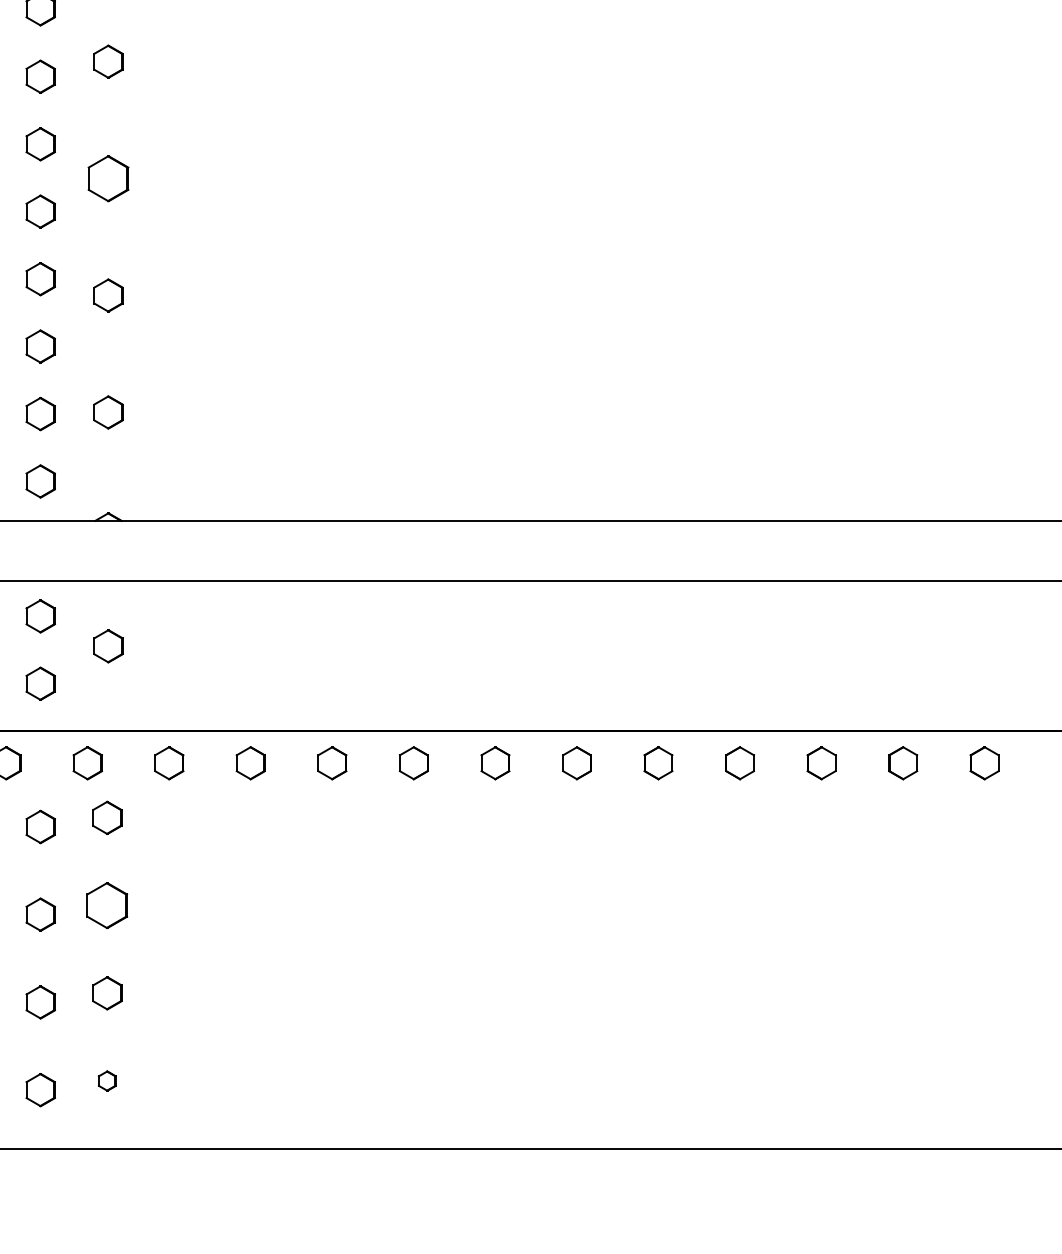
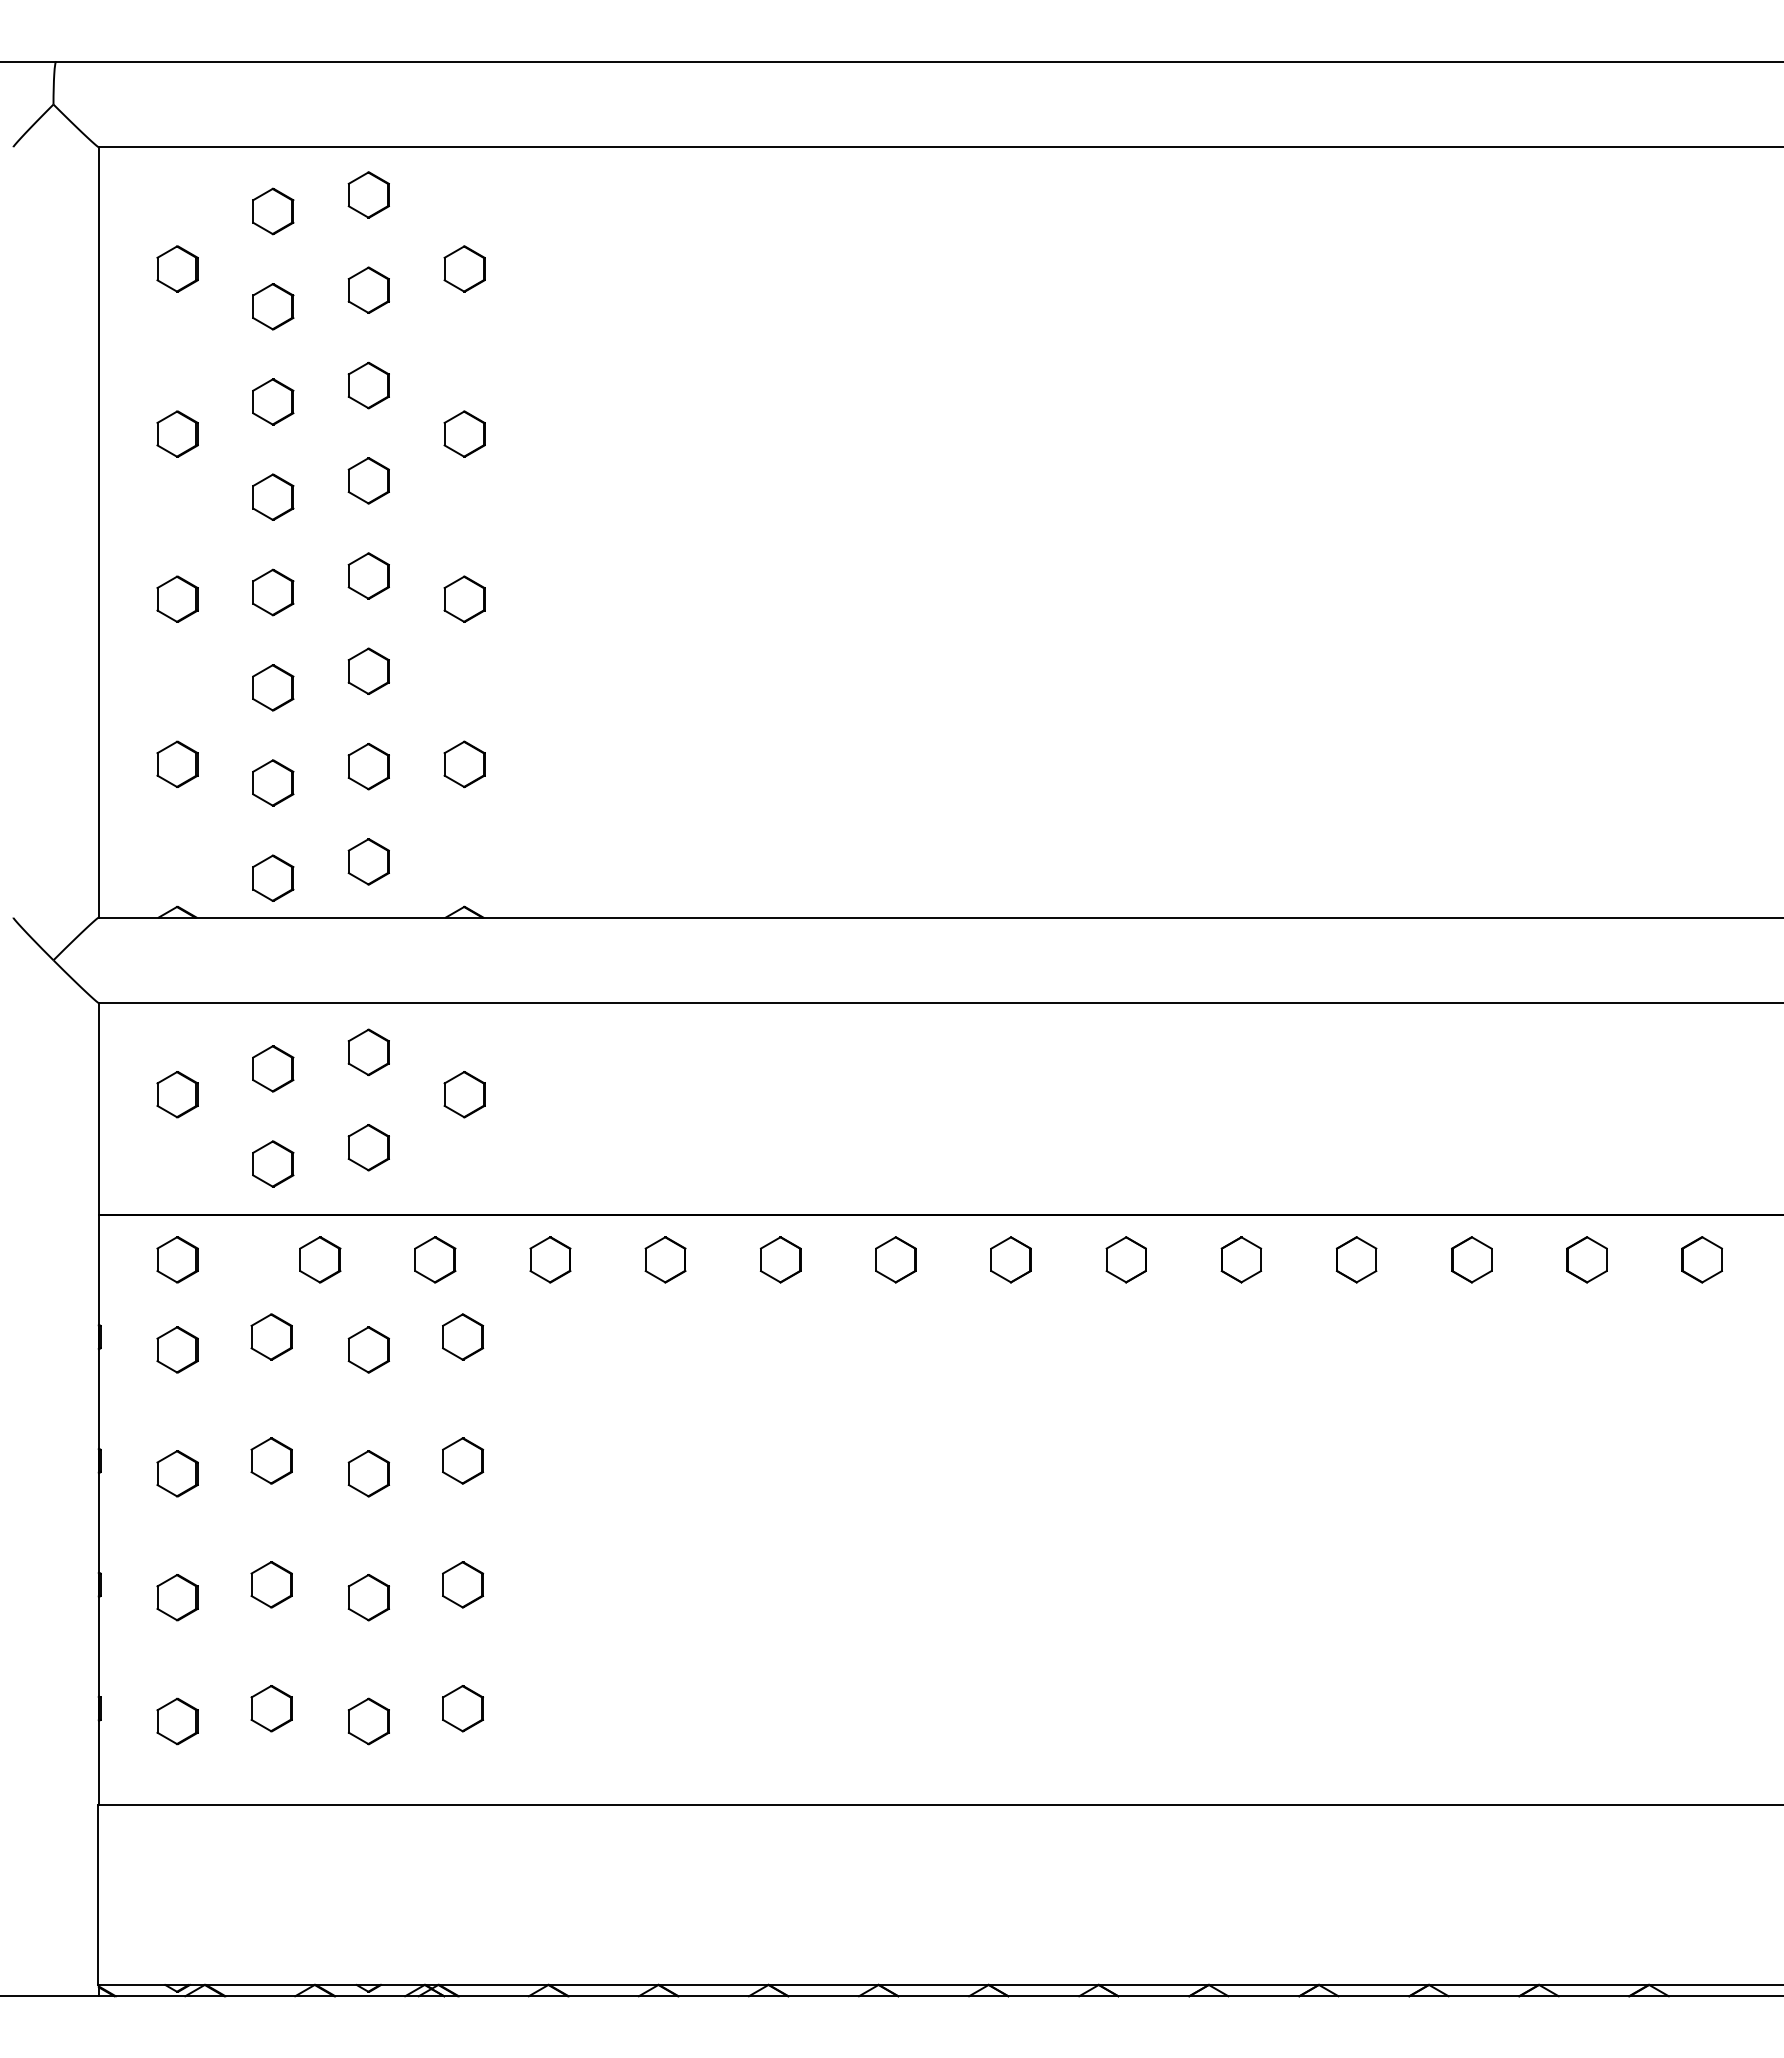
part: (108, 178) -> (464, 433), size x0.71
part: (107, 905) -> (463, 1460), size x0.71
part: (107, 1080) -> (462, 1708), size x1.67

